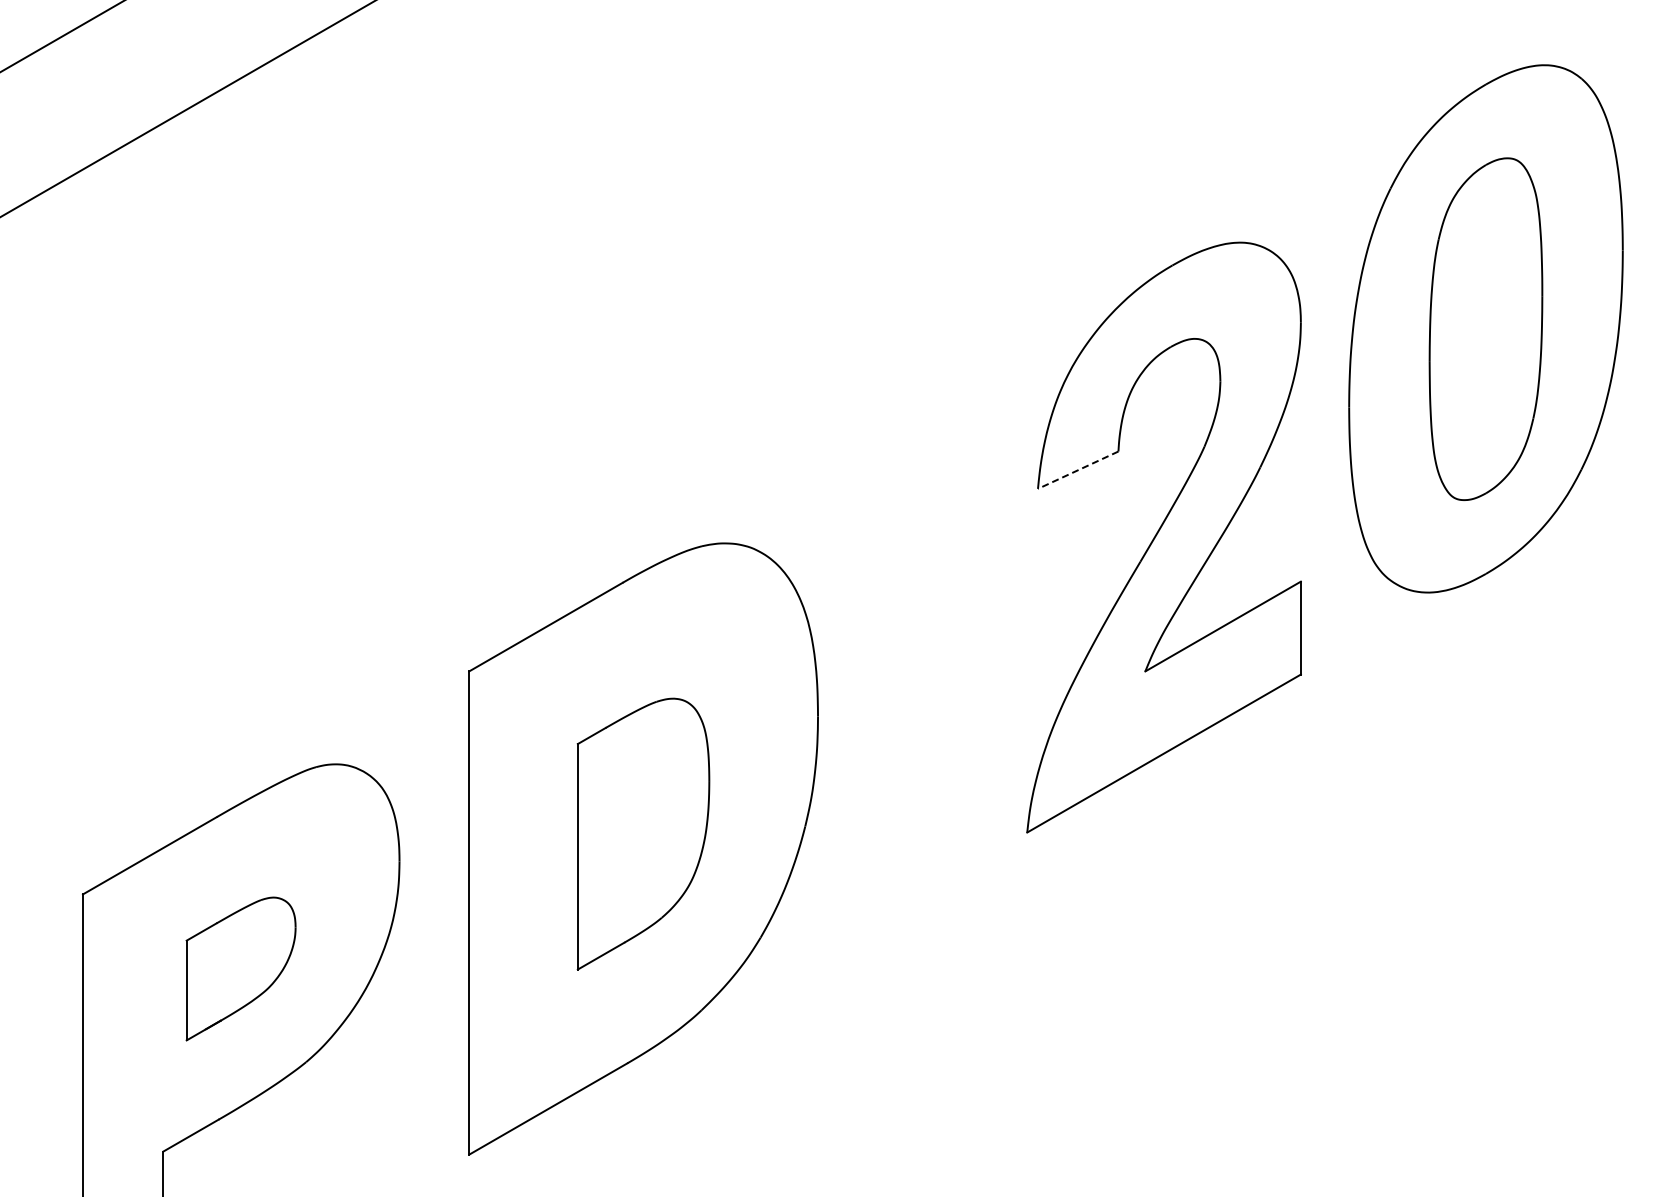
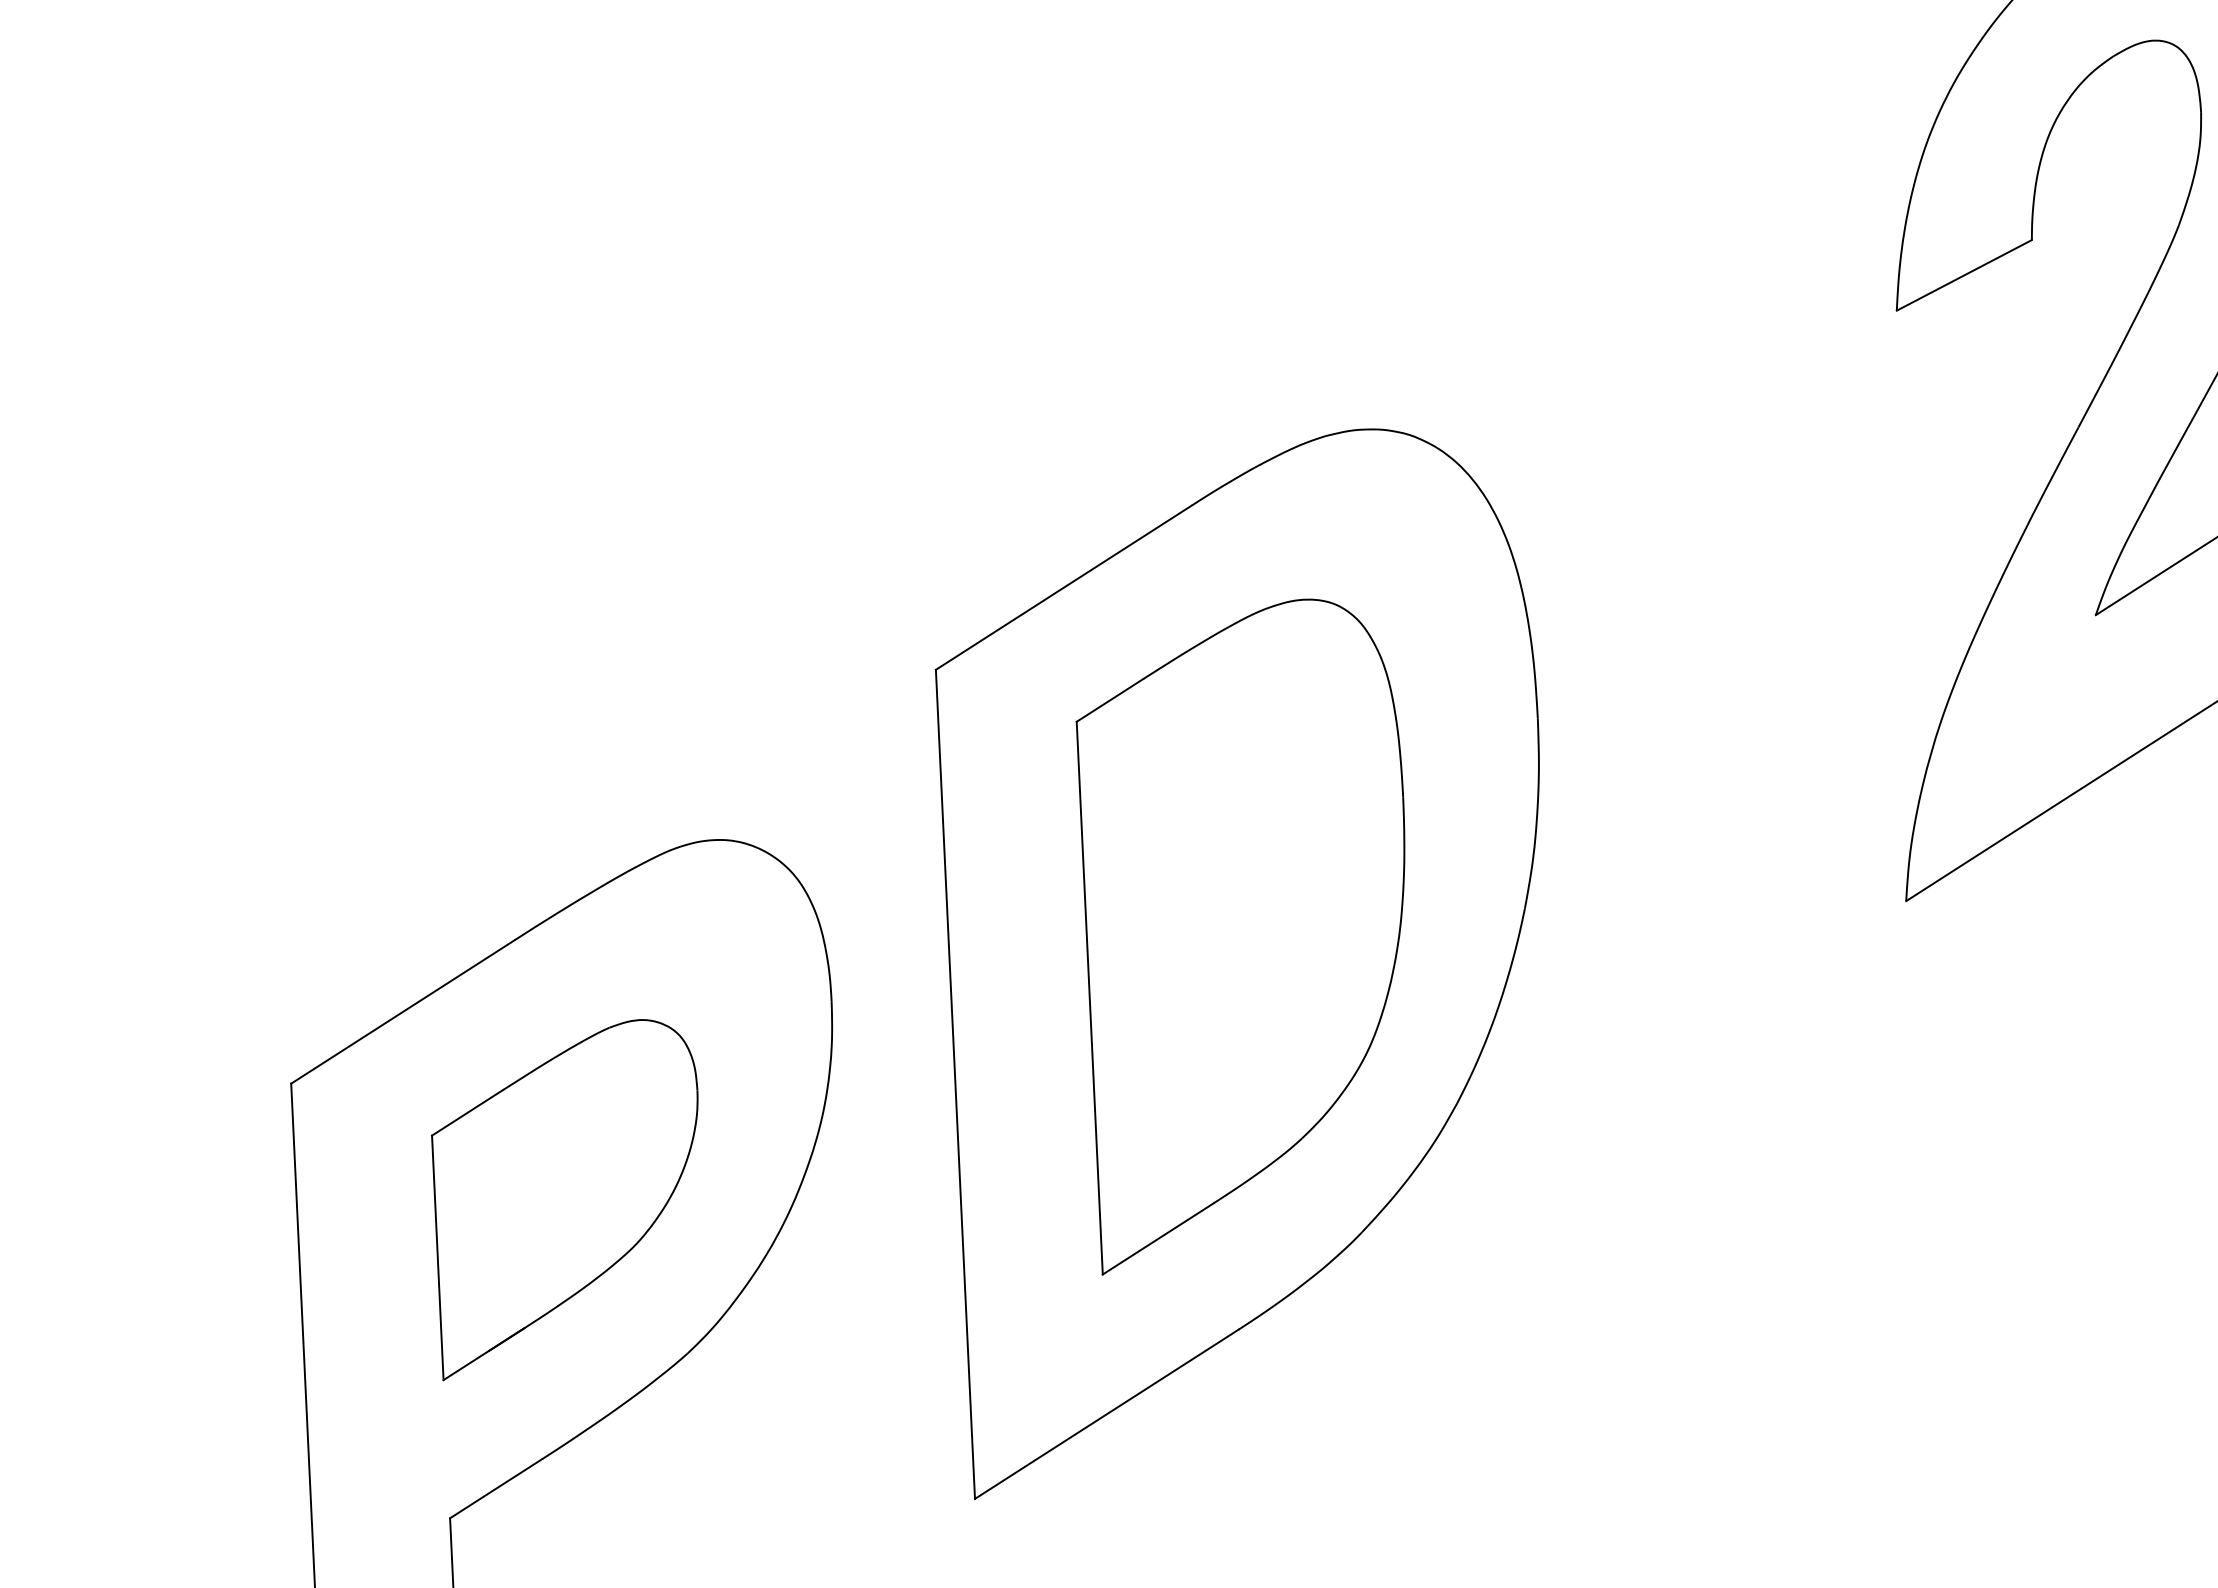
line: (1077, 470) -> (1963, 275), dashed -> solid
part: (643, 833) -> (1247, 933), size x1.43
part: (240, 968) -> (567, 1198), size x1.43

